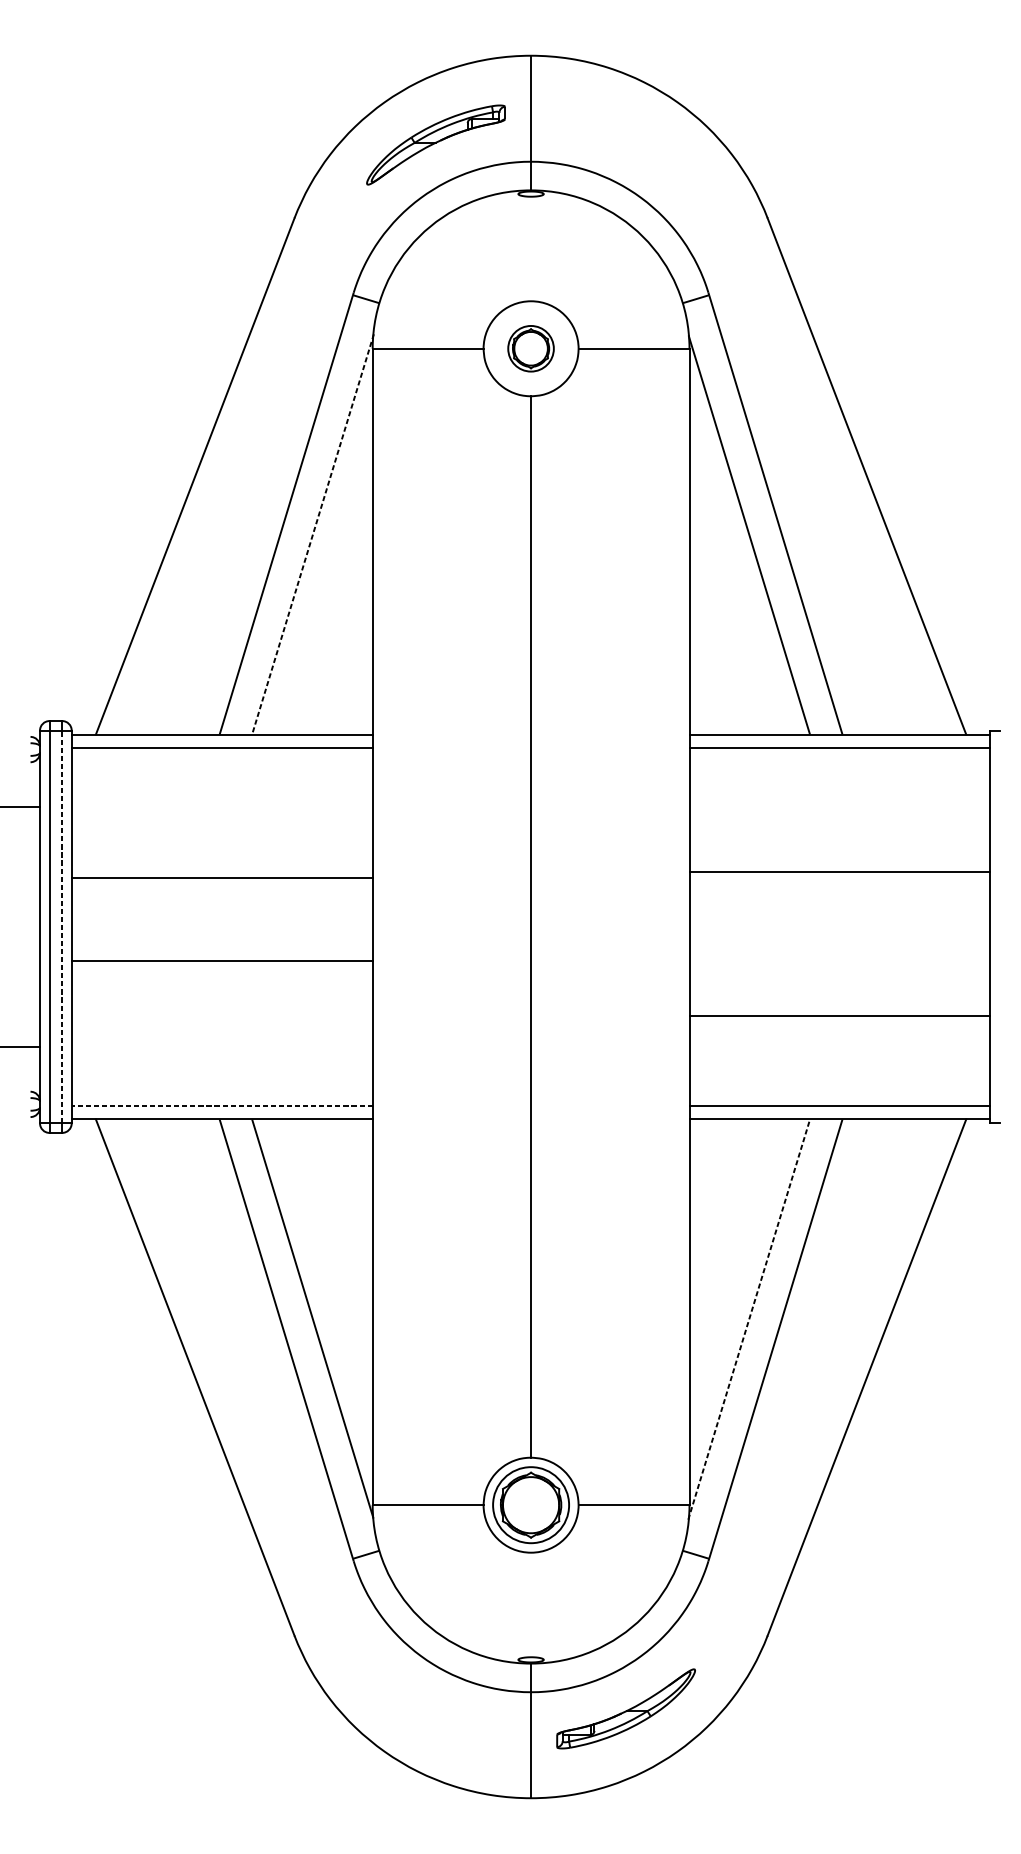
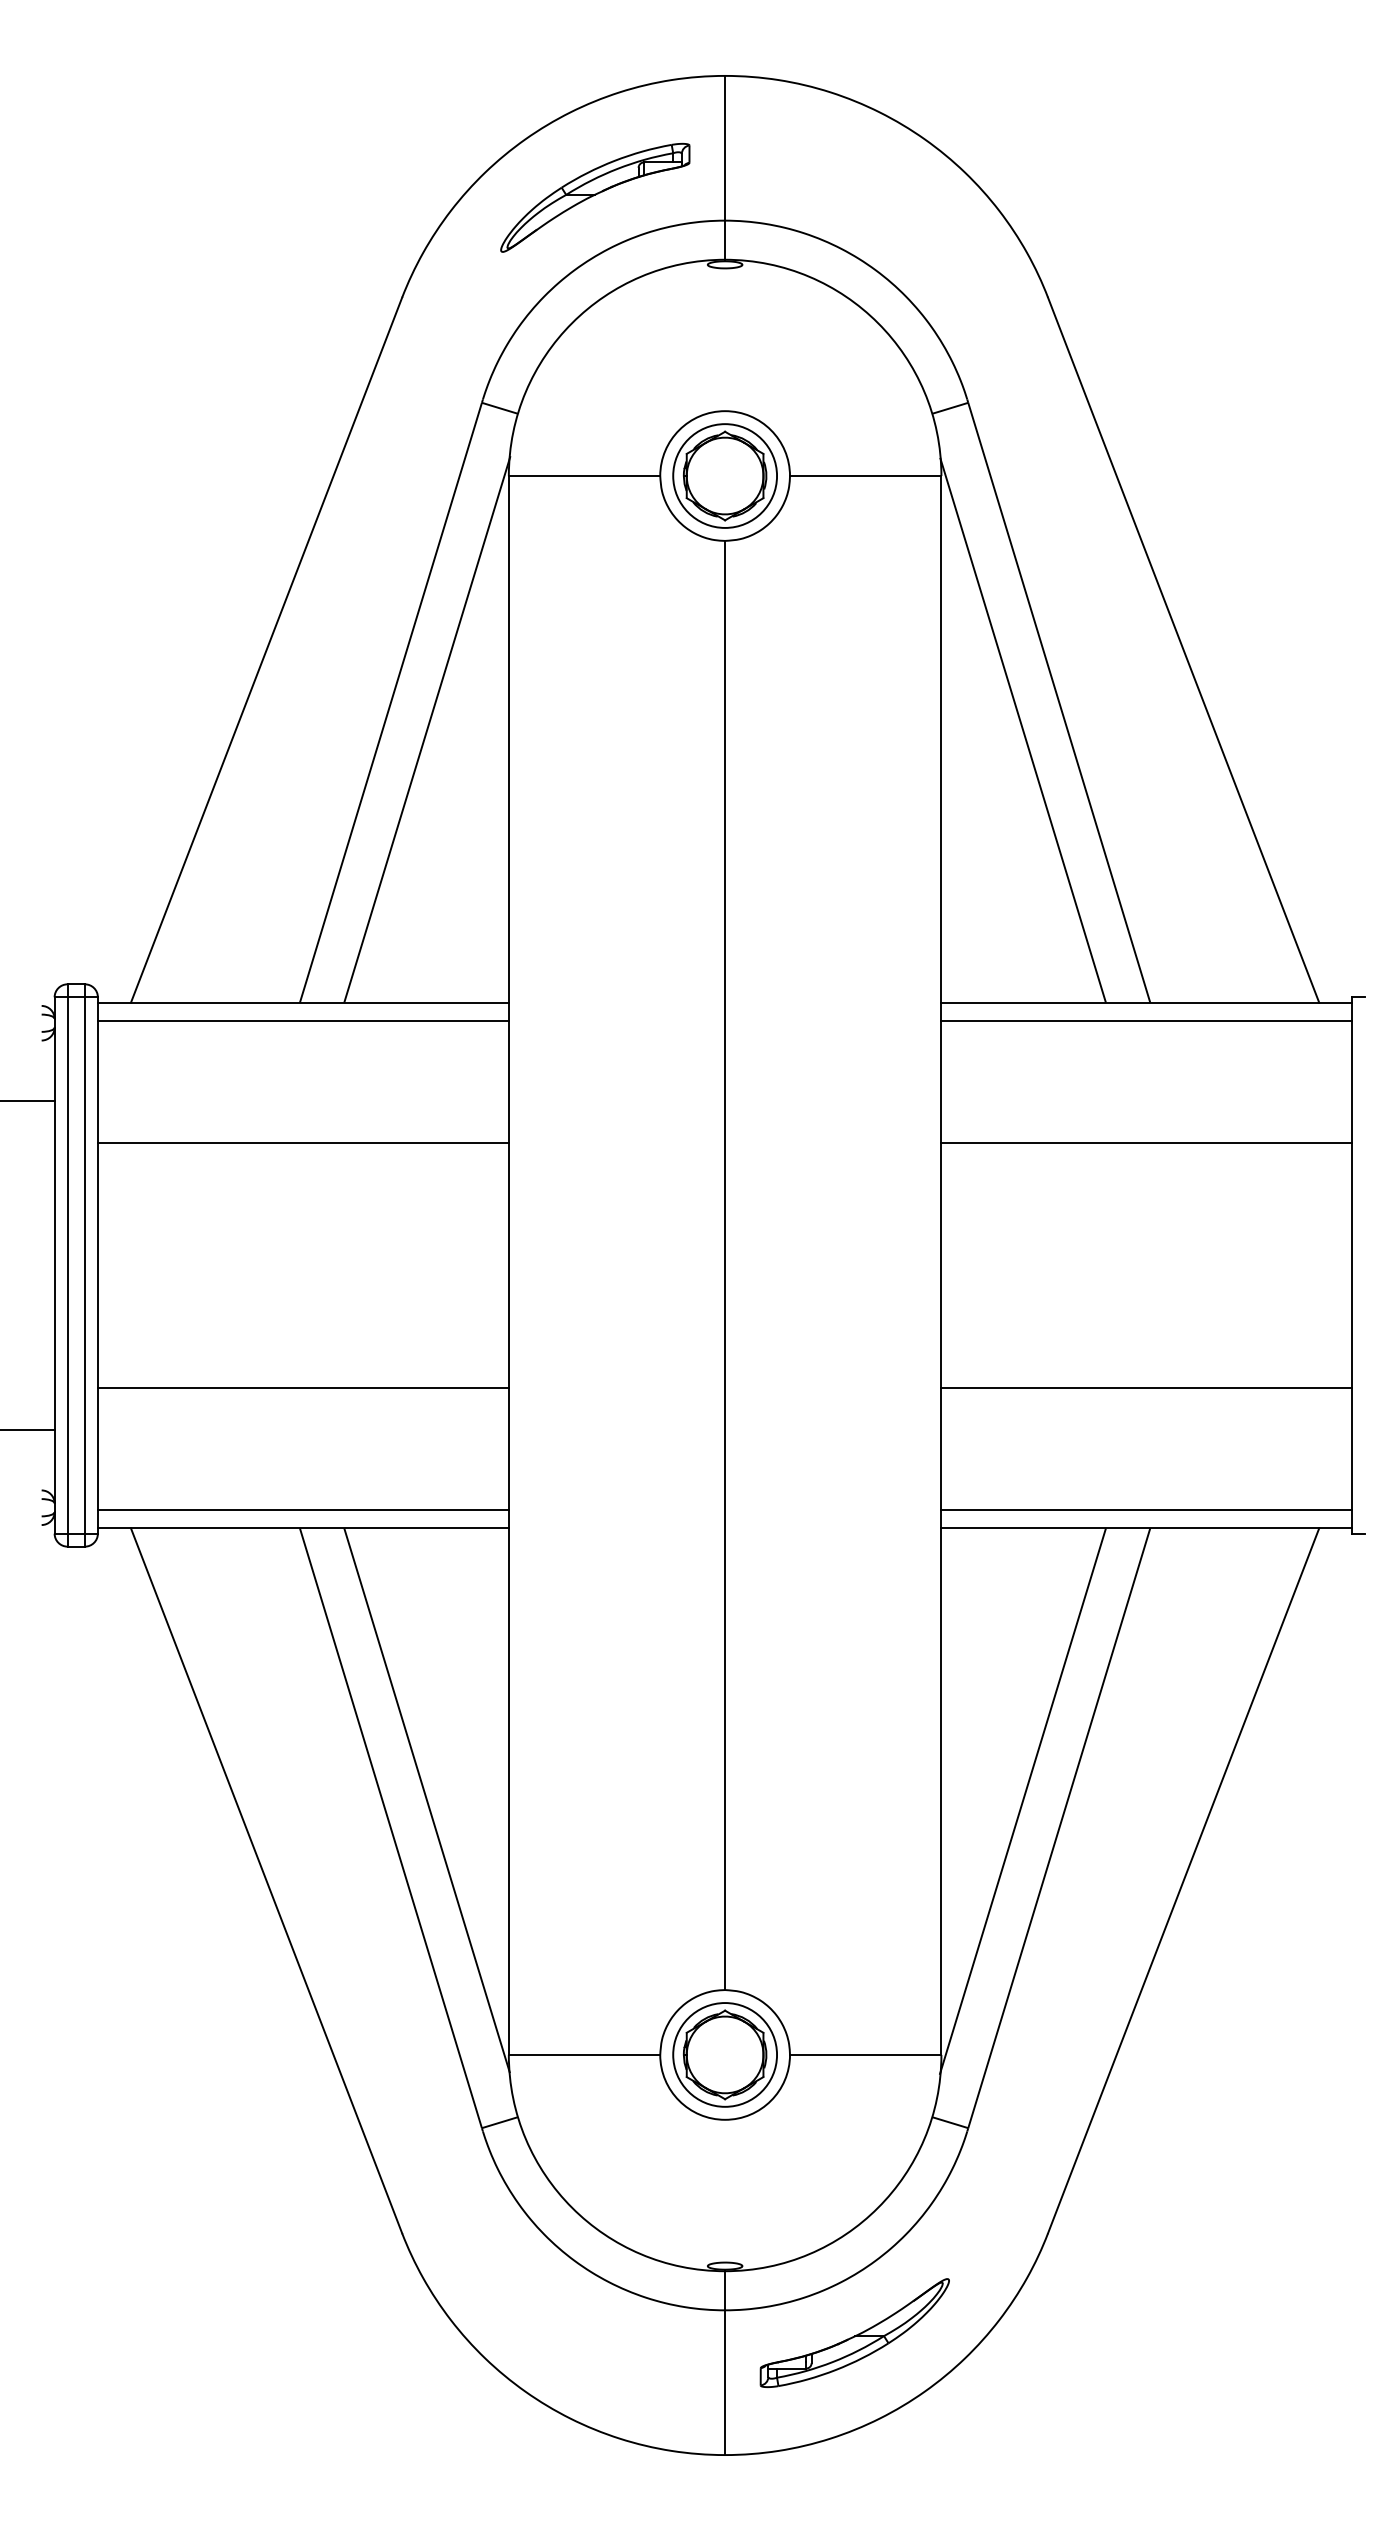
part: (530, 348) -> (724, 475), size x1.67
line: (313, 535) -> (427, 730), dashed -> solid
line: (839, 872) -> (1146, 1143), moved
line: (221, 877) -> (302, 1143), moved
line: (61, 926) -> (84, 1264), dashed -> solid
line: (221, 960) -> (302, 1387), moved
line: (221, 1105) -> (302, 1509), dashed -> solid
line: (749, 1318) -> (1023, 1800), dashed -> solid

